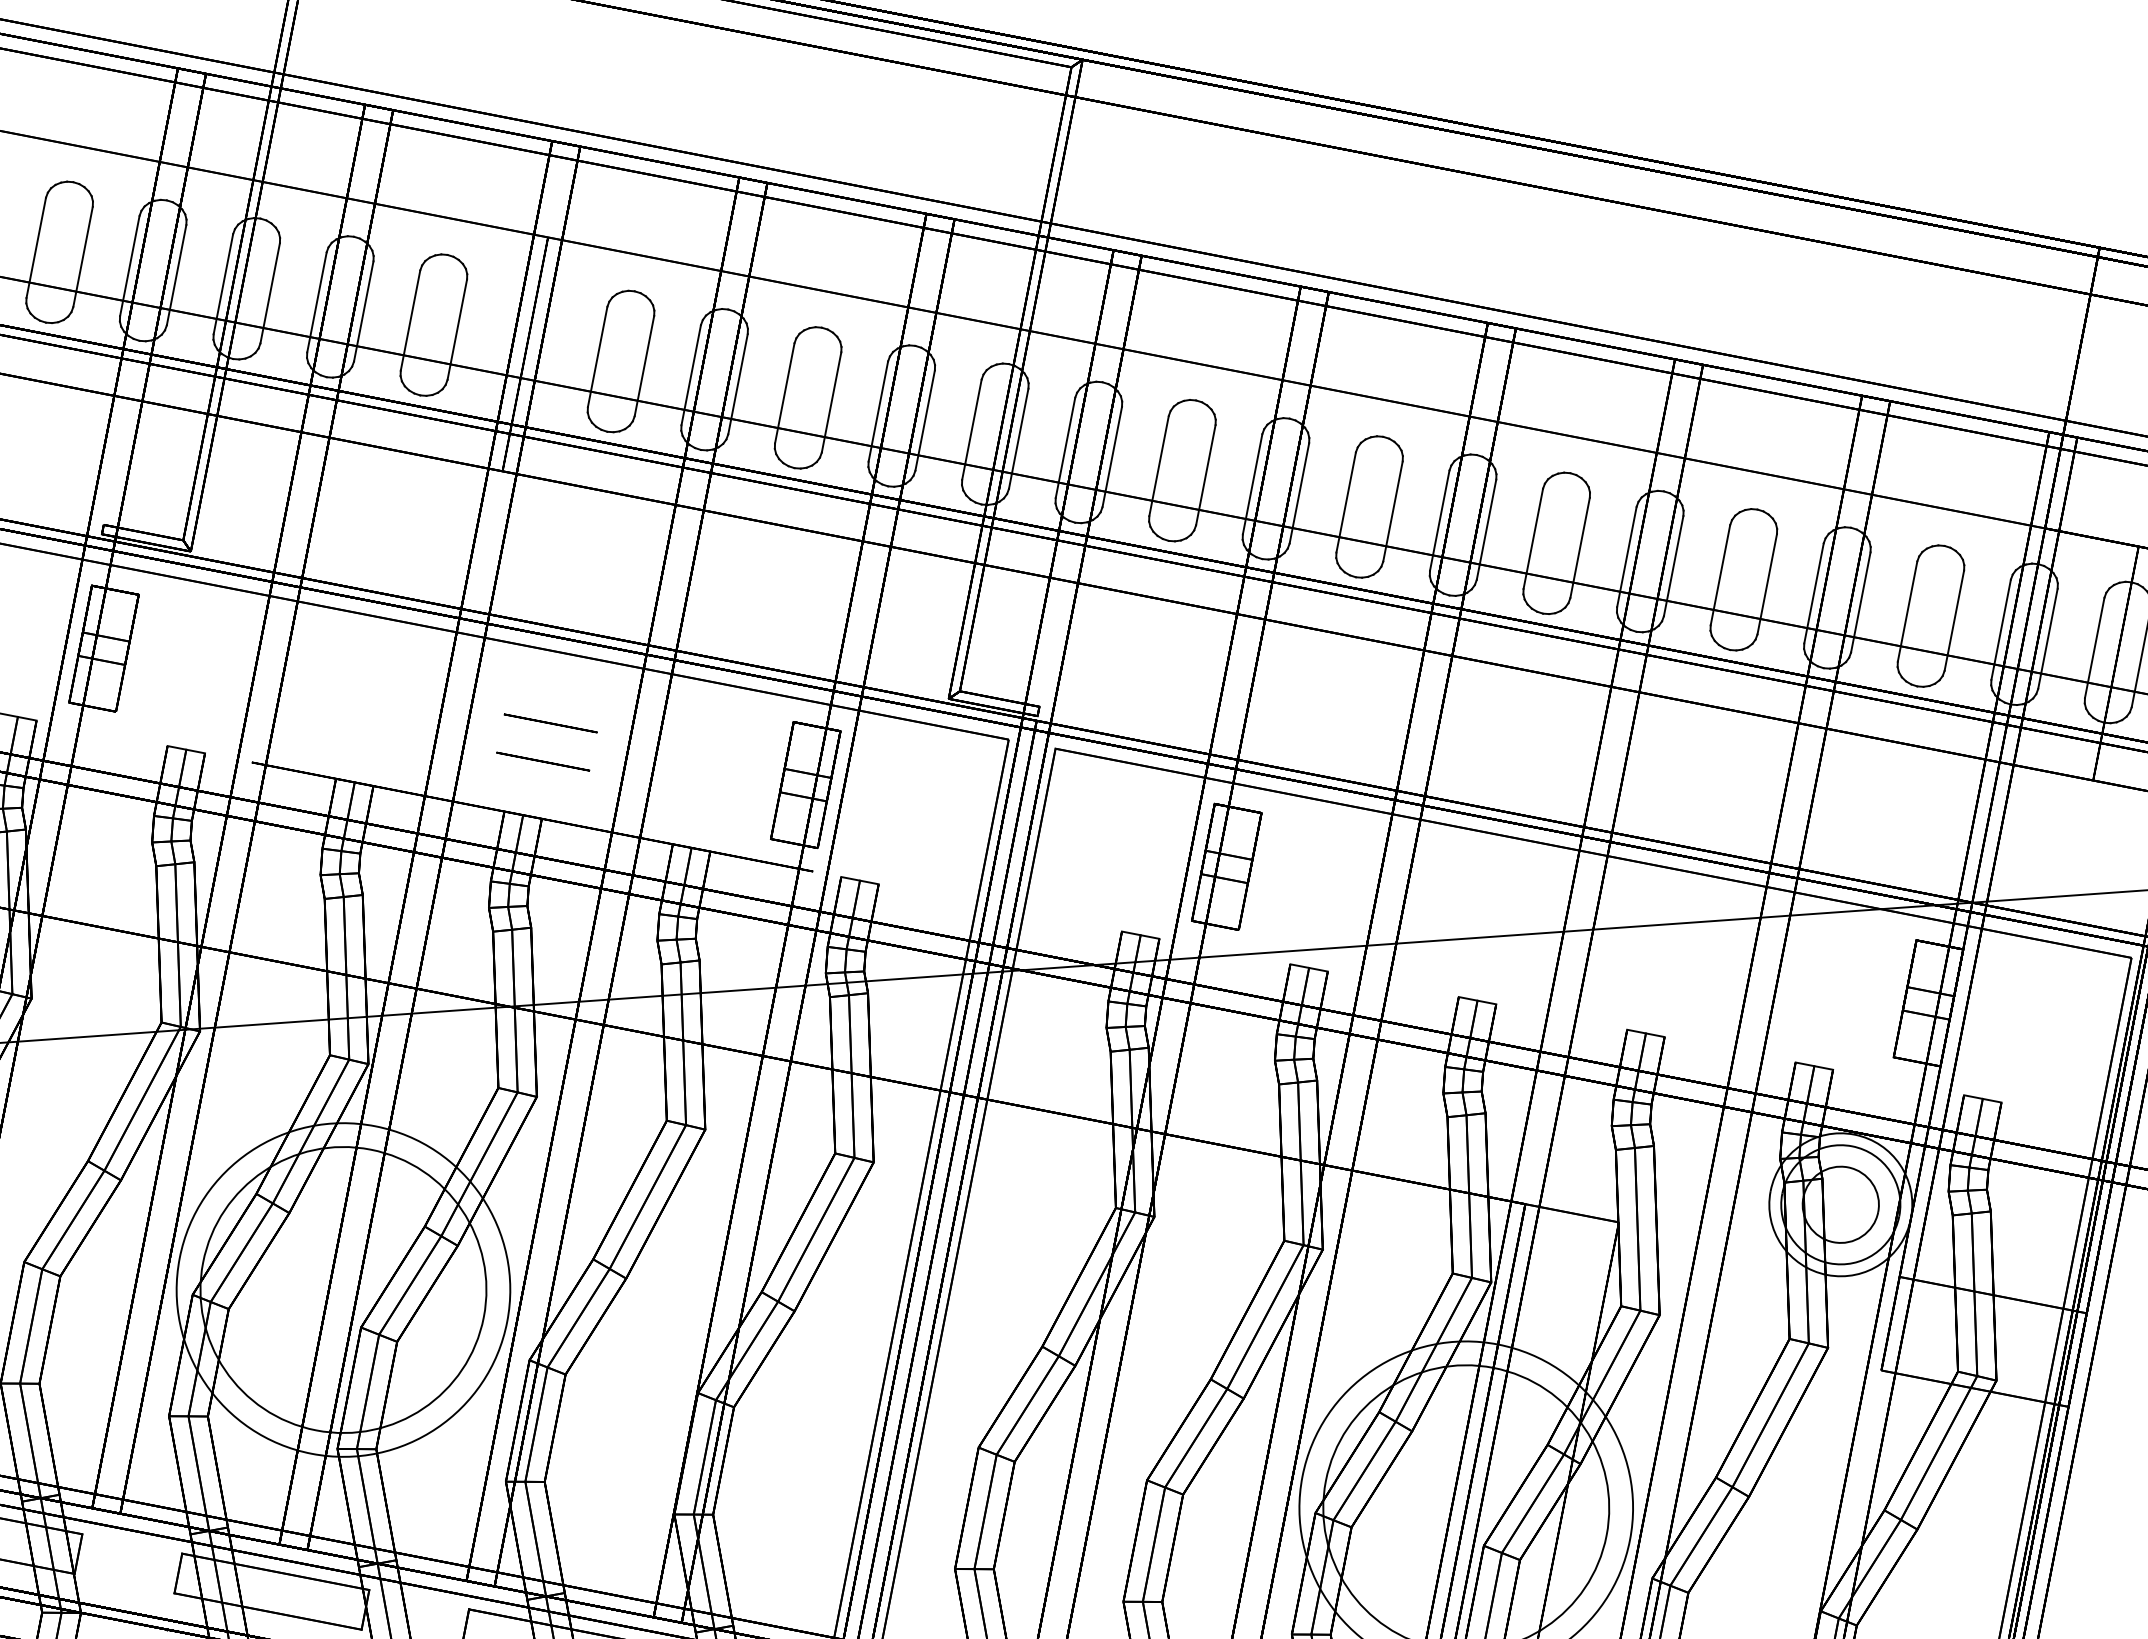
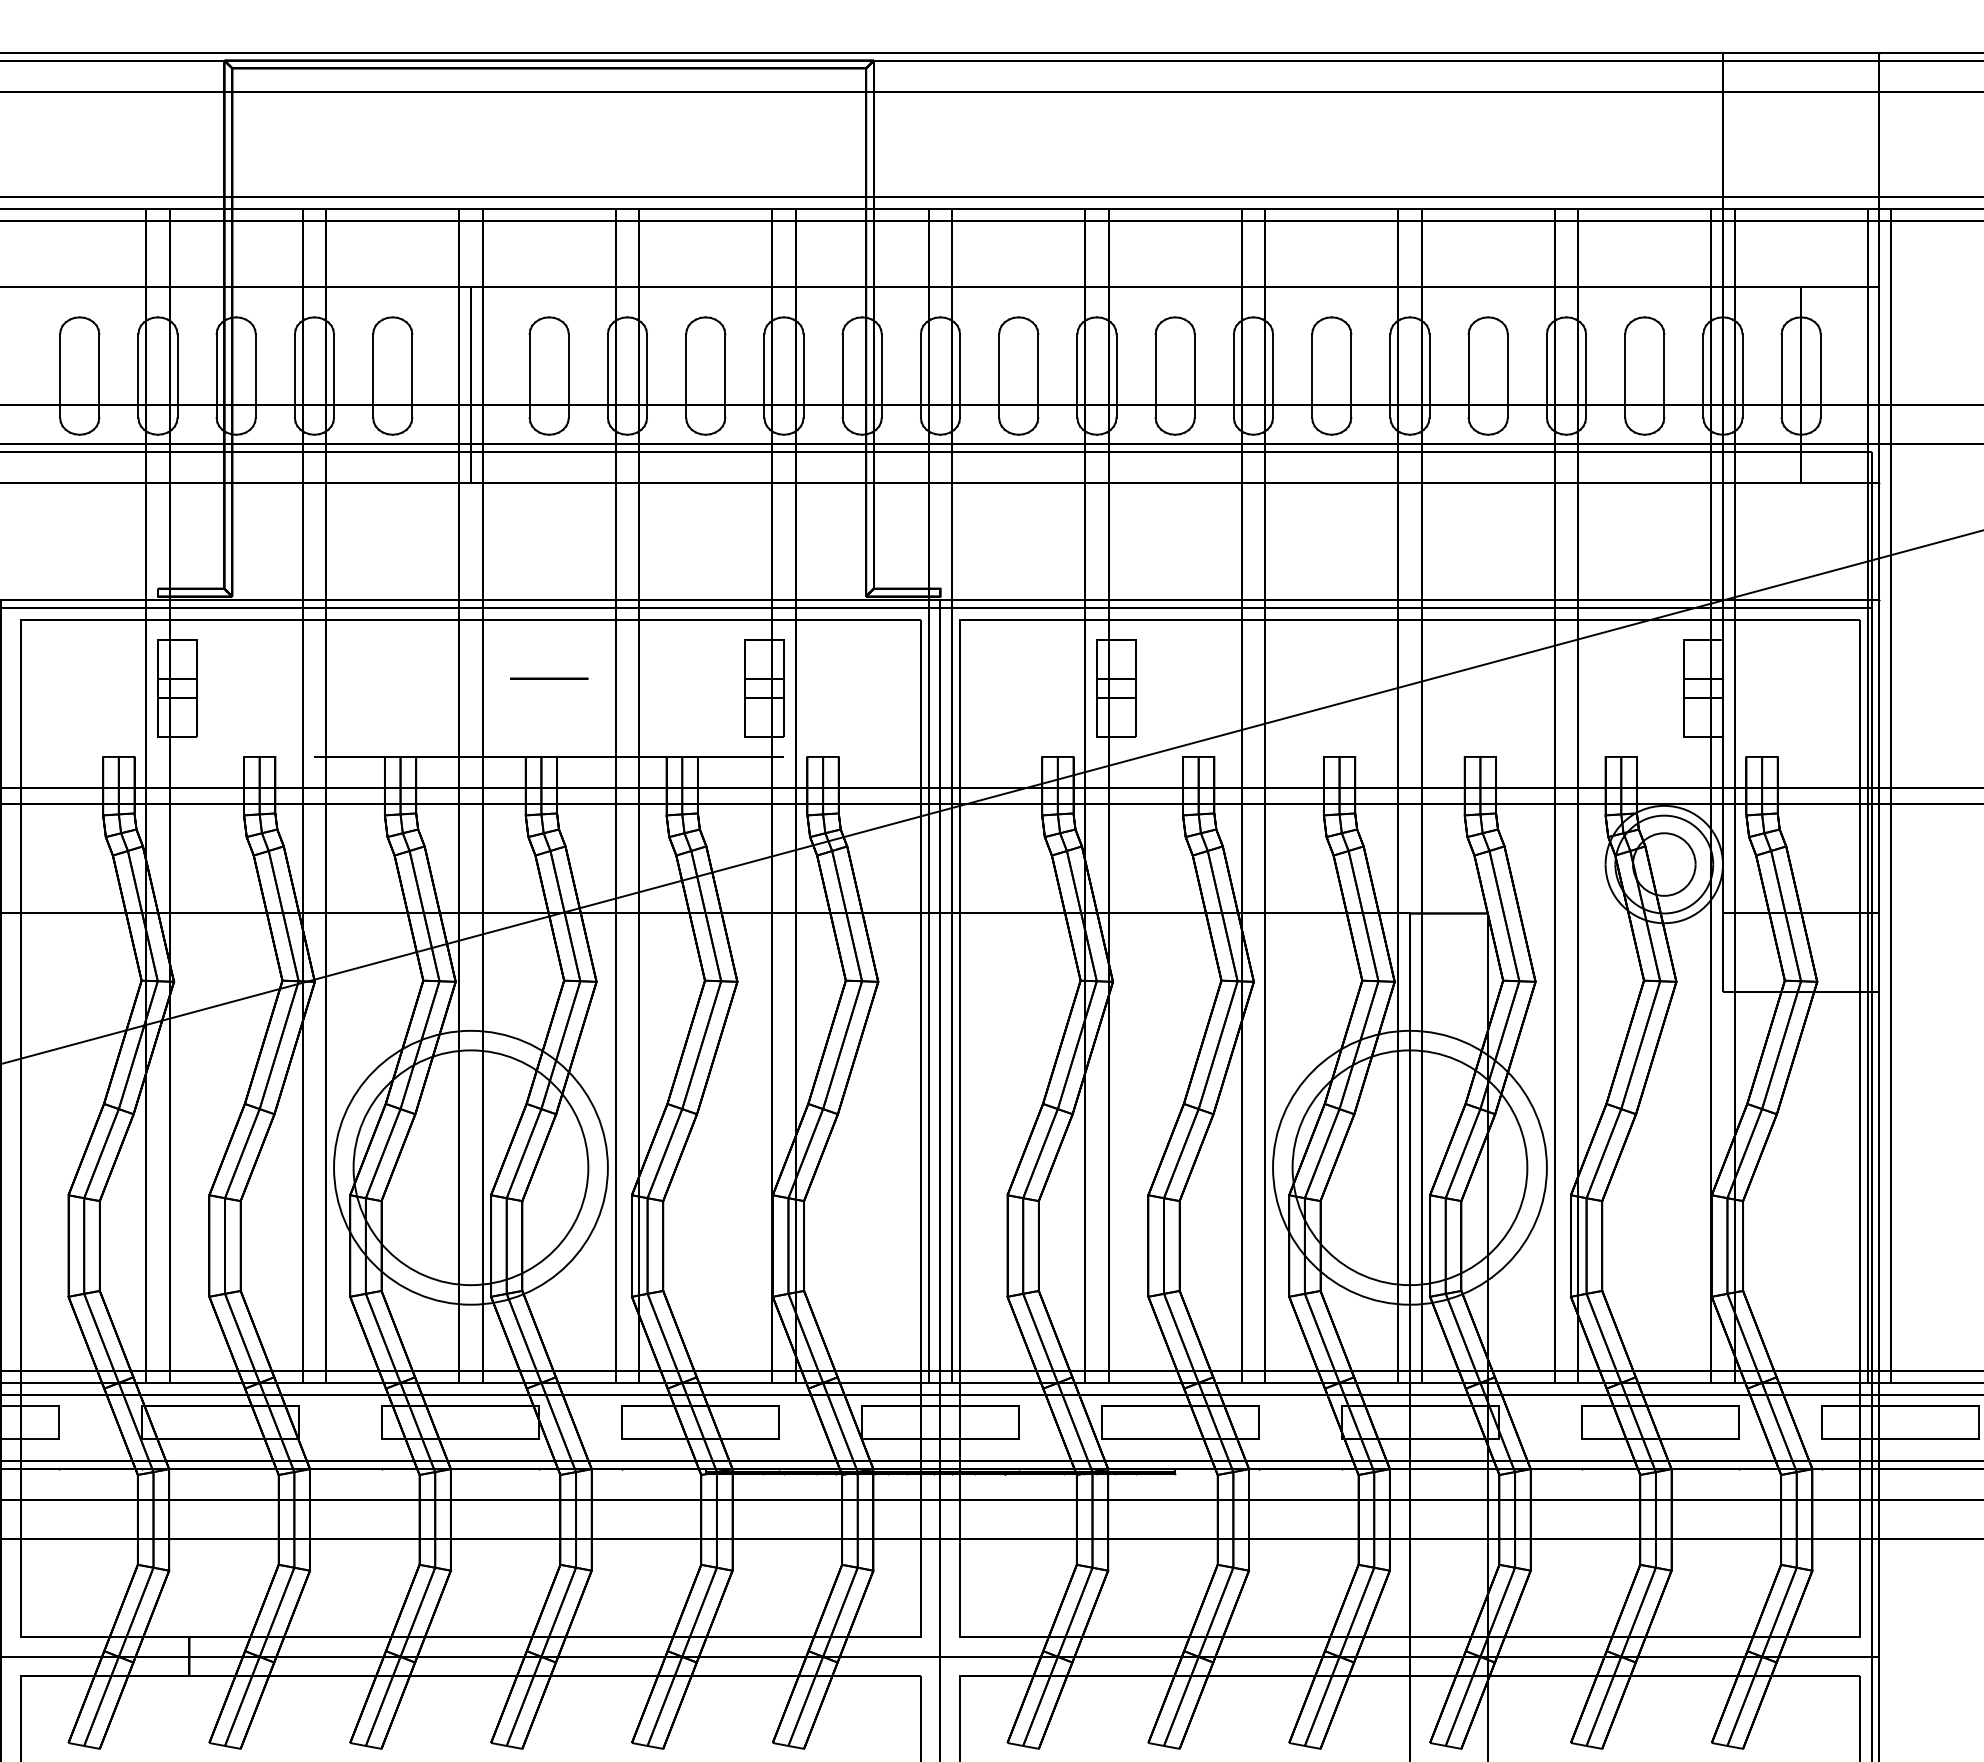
circle: (543, 761) -> (549, 710), removed

